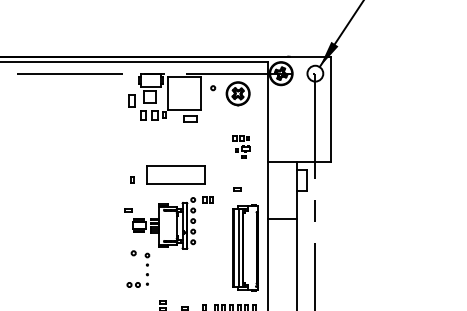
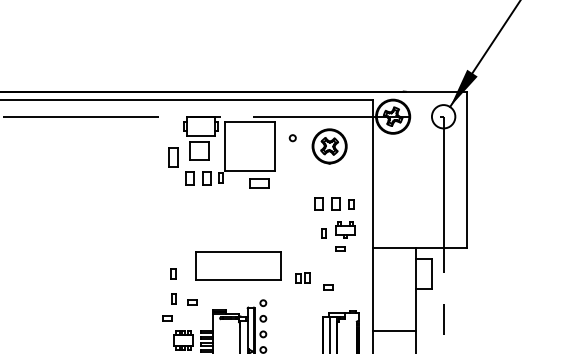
part: (241, 146) -> (334, 224), size x1.67
part: (139, 197) -> (184, 299), added
part: (207, 199) -> (302, 277), moved

